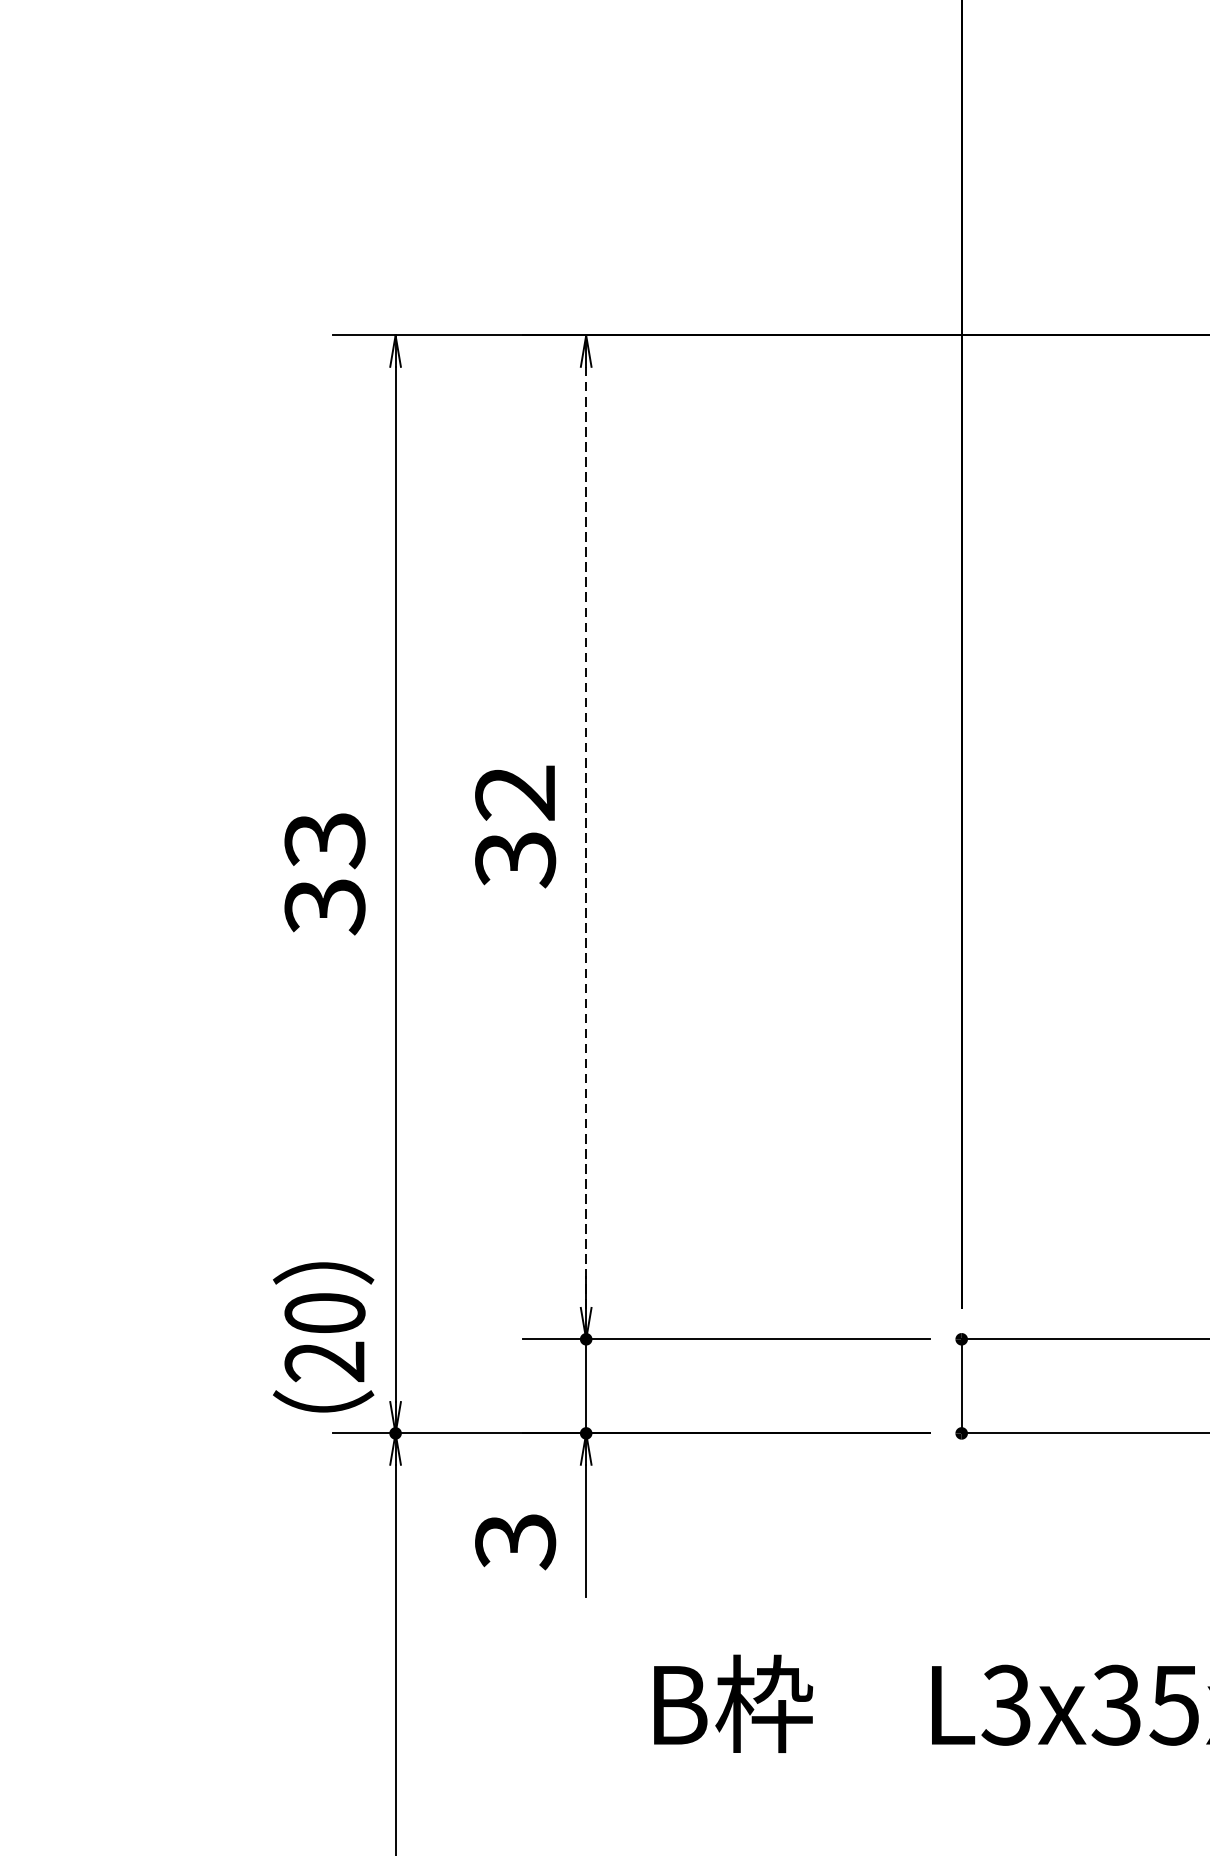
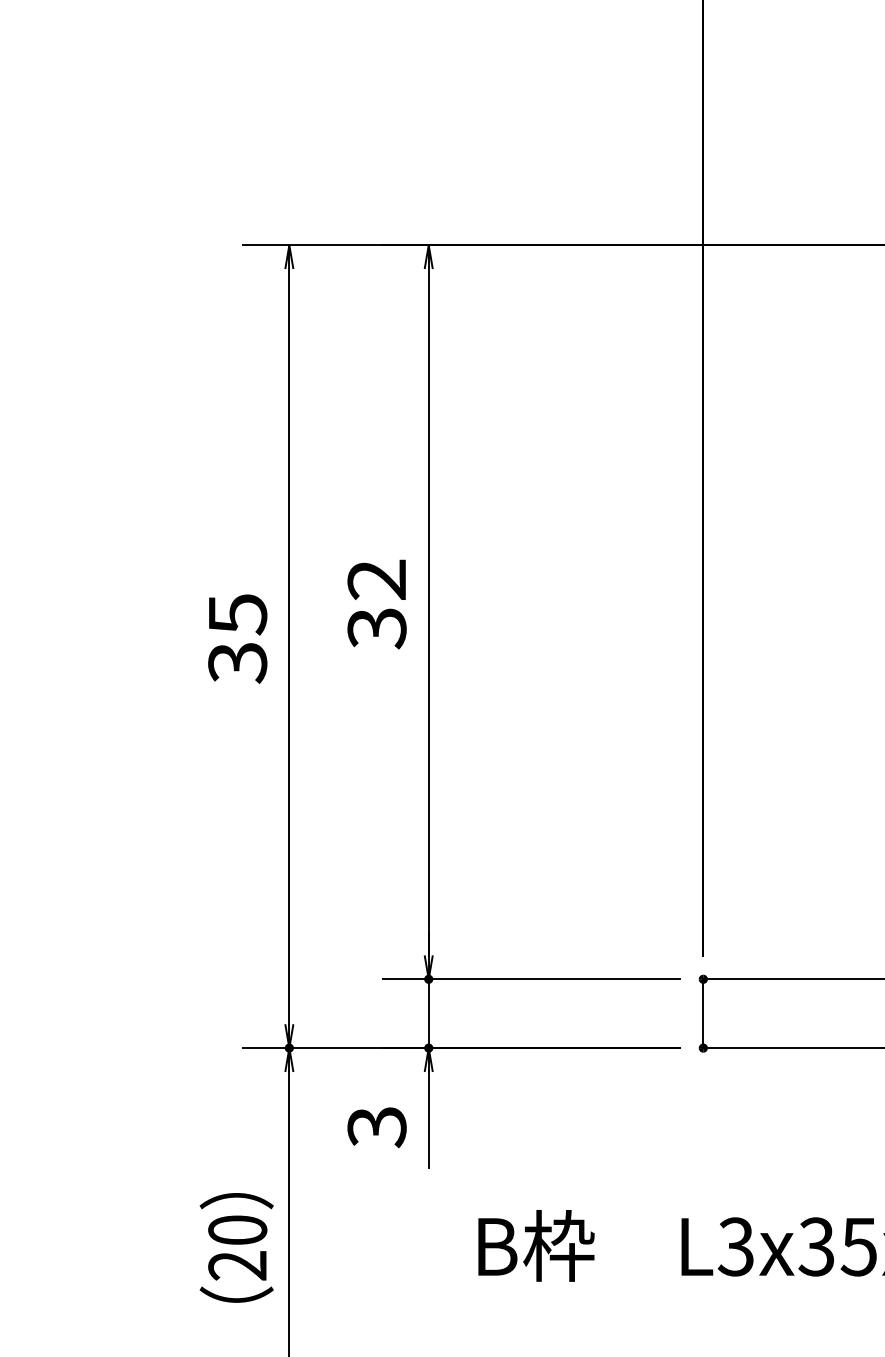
line: (585, 837) -> (428, 612), dashed -> solid
text: (324, 840) -> (237, 614), 33 -> 35
text: (323, 1336) -> (236, 1247), moved

